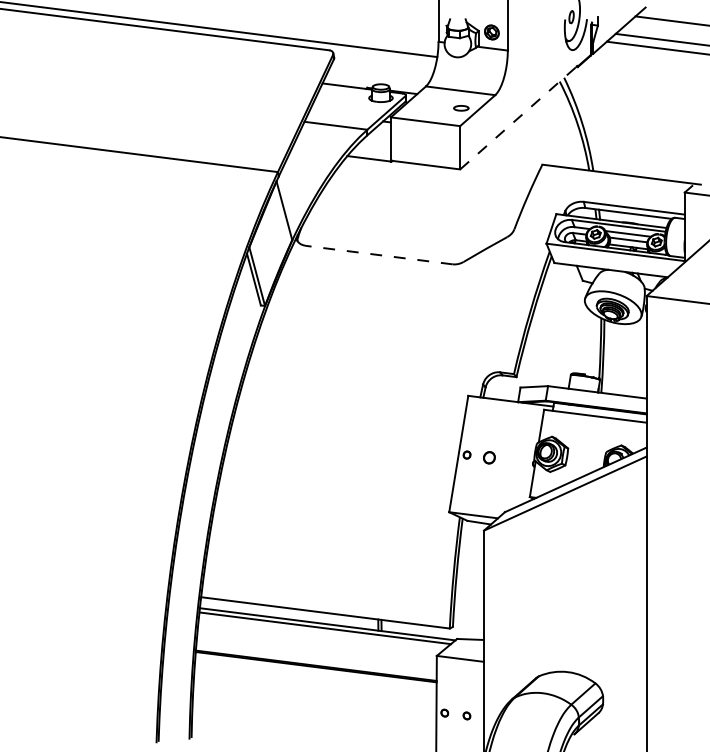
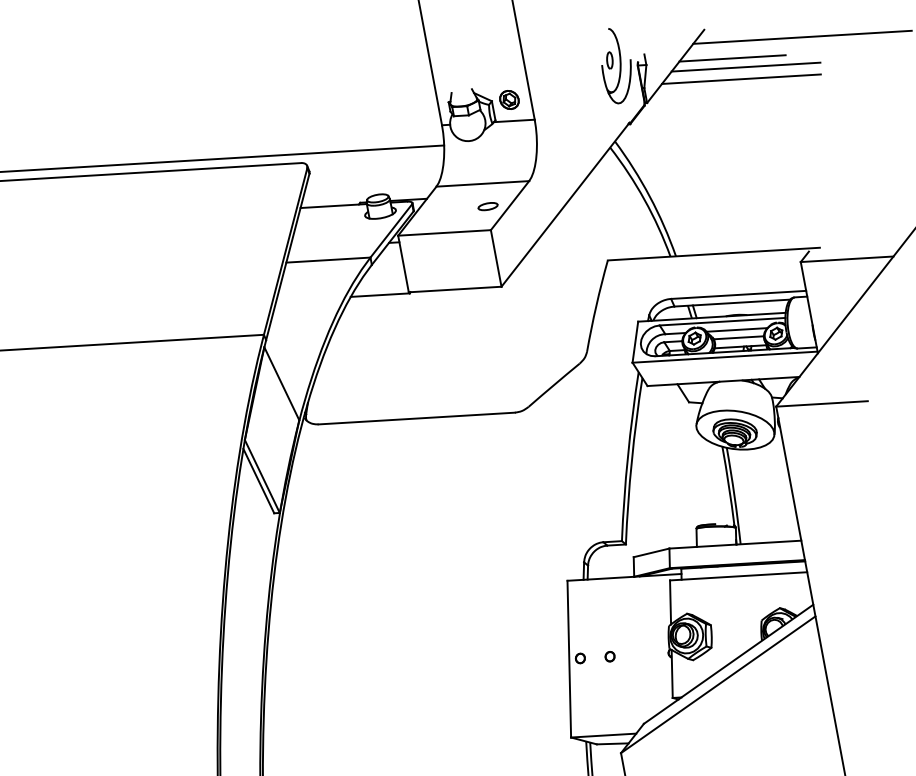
line: (662, 32) -> (732, 58), added
line: (519, 117) -> (566, 204), dashed -> solid
line: (379, 255) -> (417, 419), dashed -> solid
part: (488, 457) -> (608, 656), size x0.62

